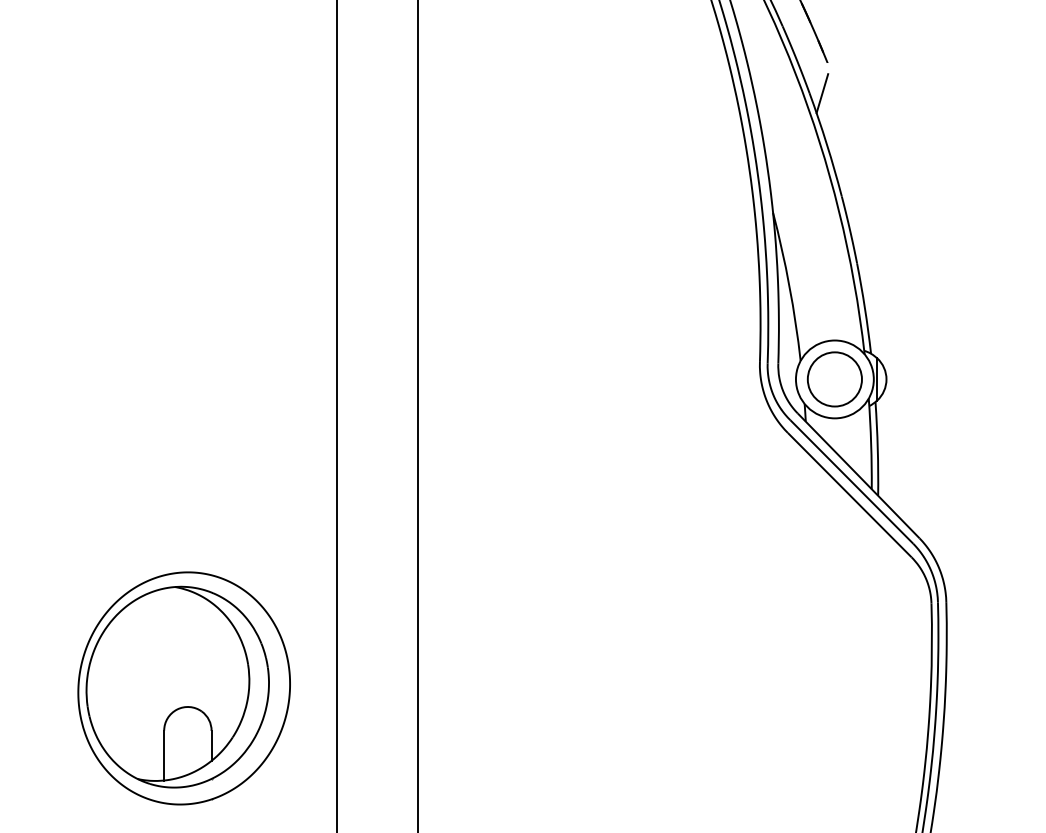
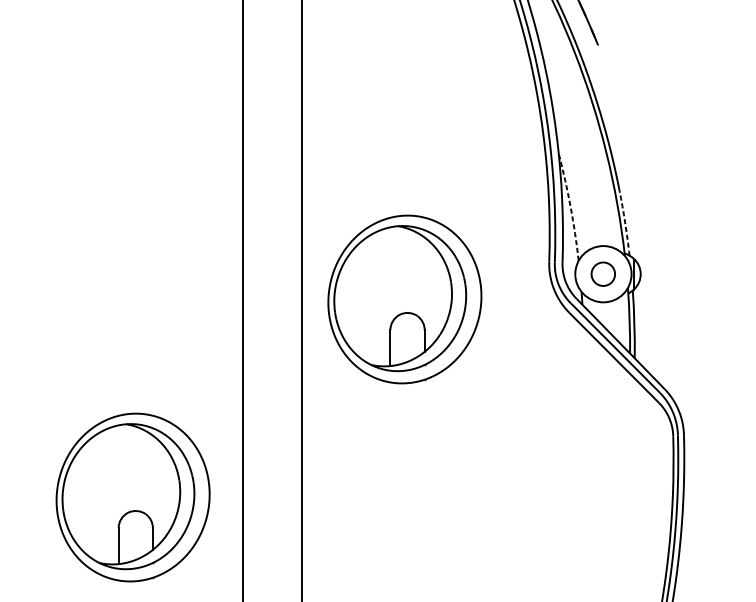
line: (822, 93) -> (594, 67), removed
arc: (789, 286) -> (570, 207), solid -> dashed
arc: (864, 308) -> (624, 222), solid -> dashed
circle: (834, 379) -> (603, 274), size x0.6
part: (559, 414) -> (404, 299), added

